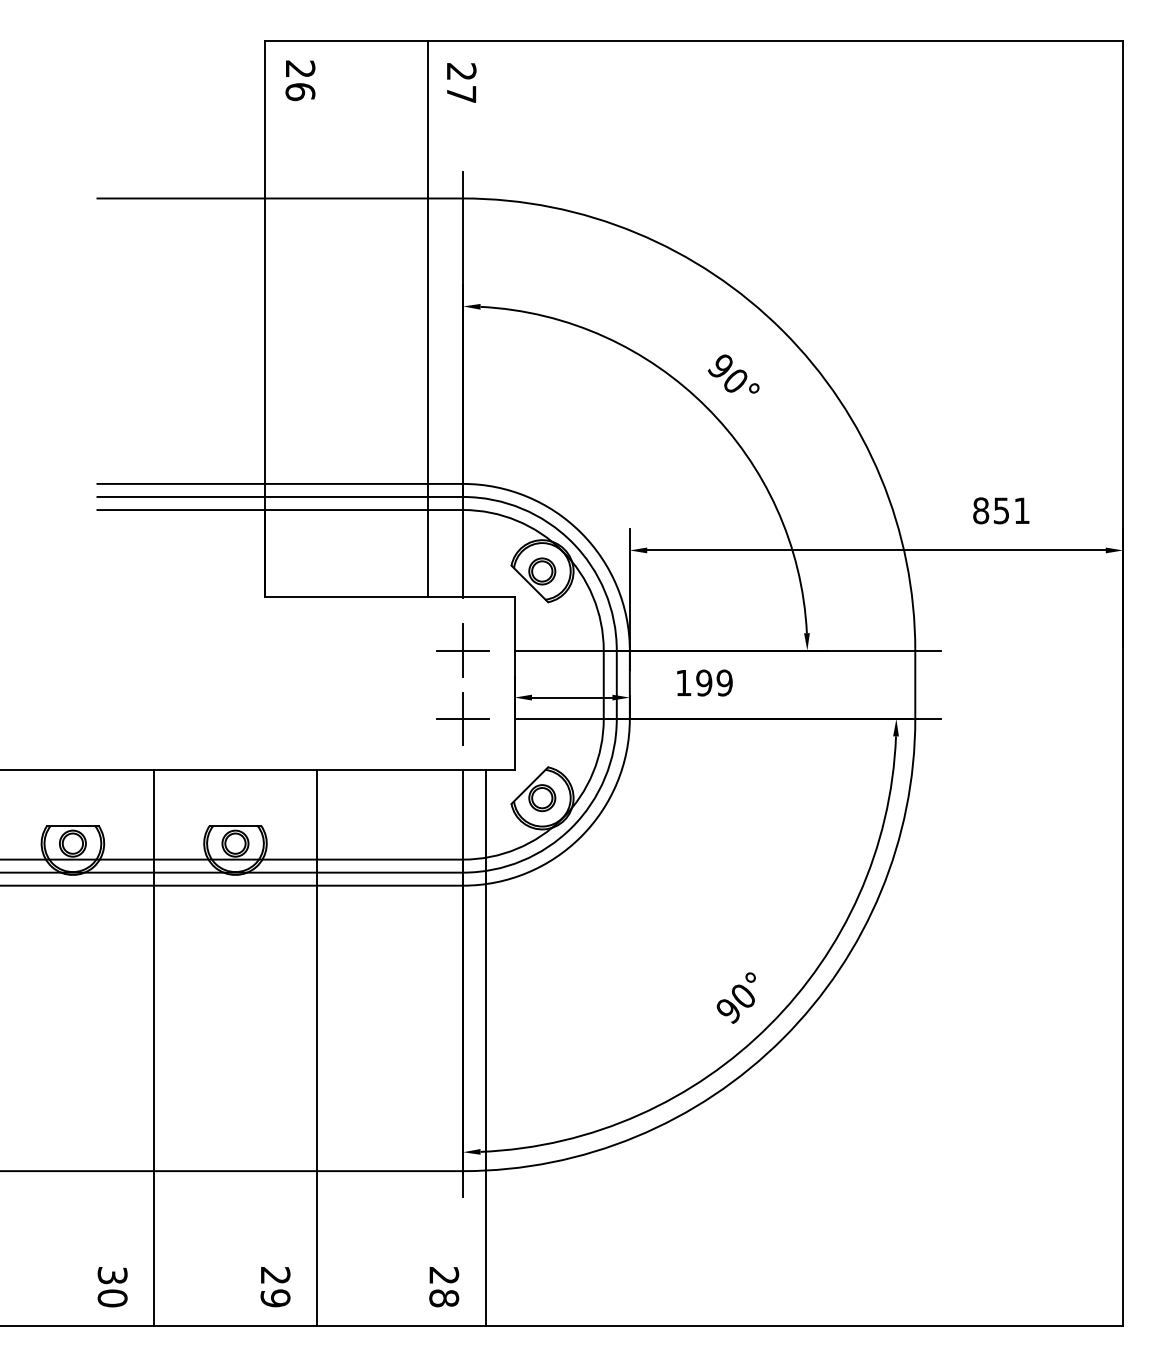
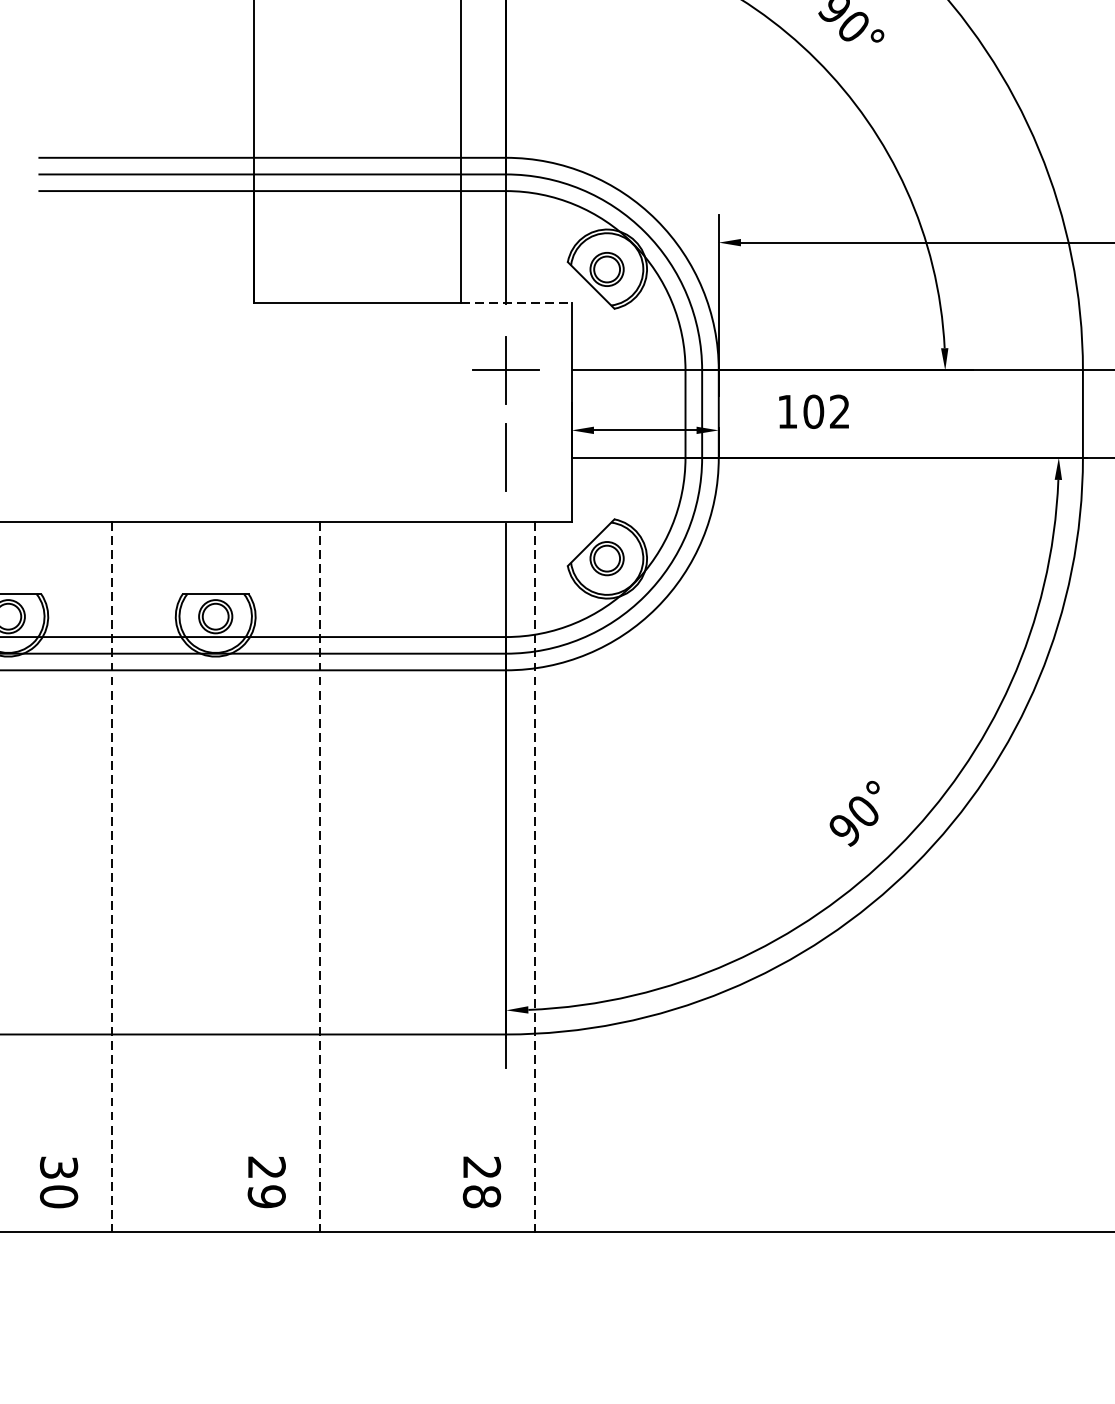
line: (471, 597) -> (516, 302), solid -> dashed
text: (714, 682) -> (826, 411), 199 -> 102
line: (463, 719) -> (506, 458), removed
line: (154, 1048) -> (112, 878), solid -> dashed
line: (316, 1048) -> (319, 878), solid -> dashed
line: (485, 1048) -> (534, 878), solid -> dashed

